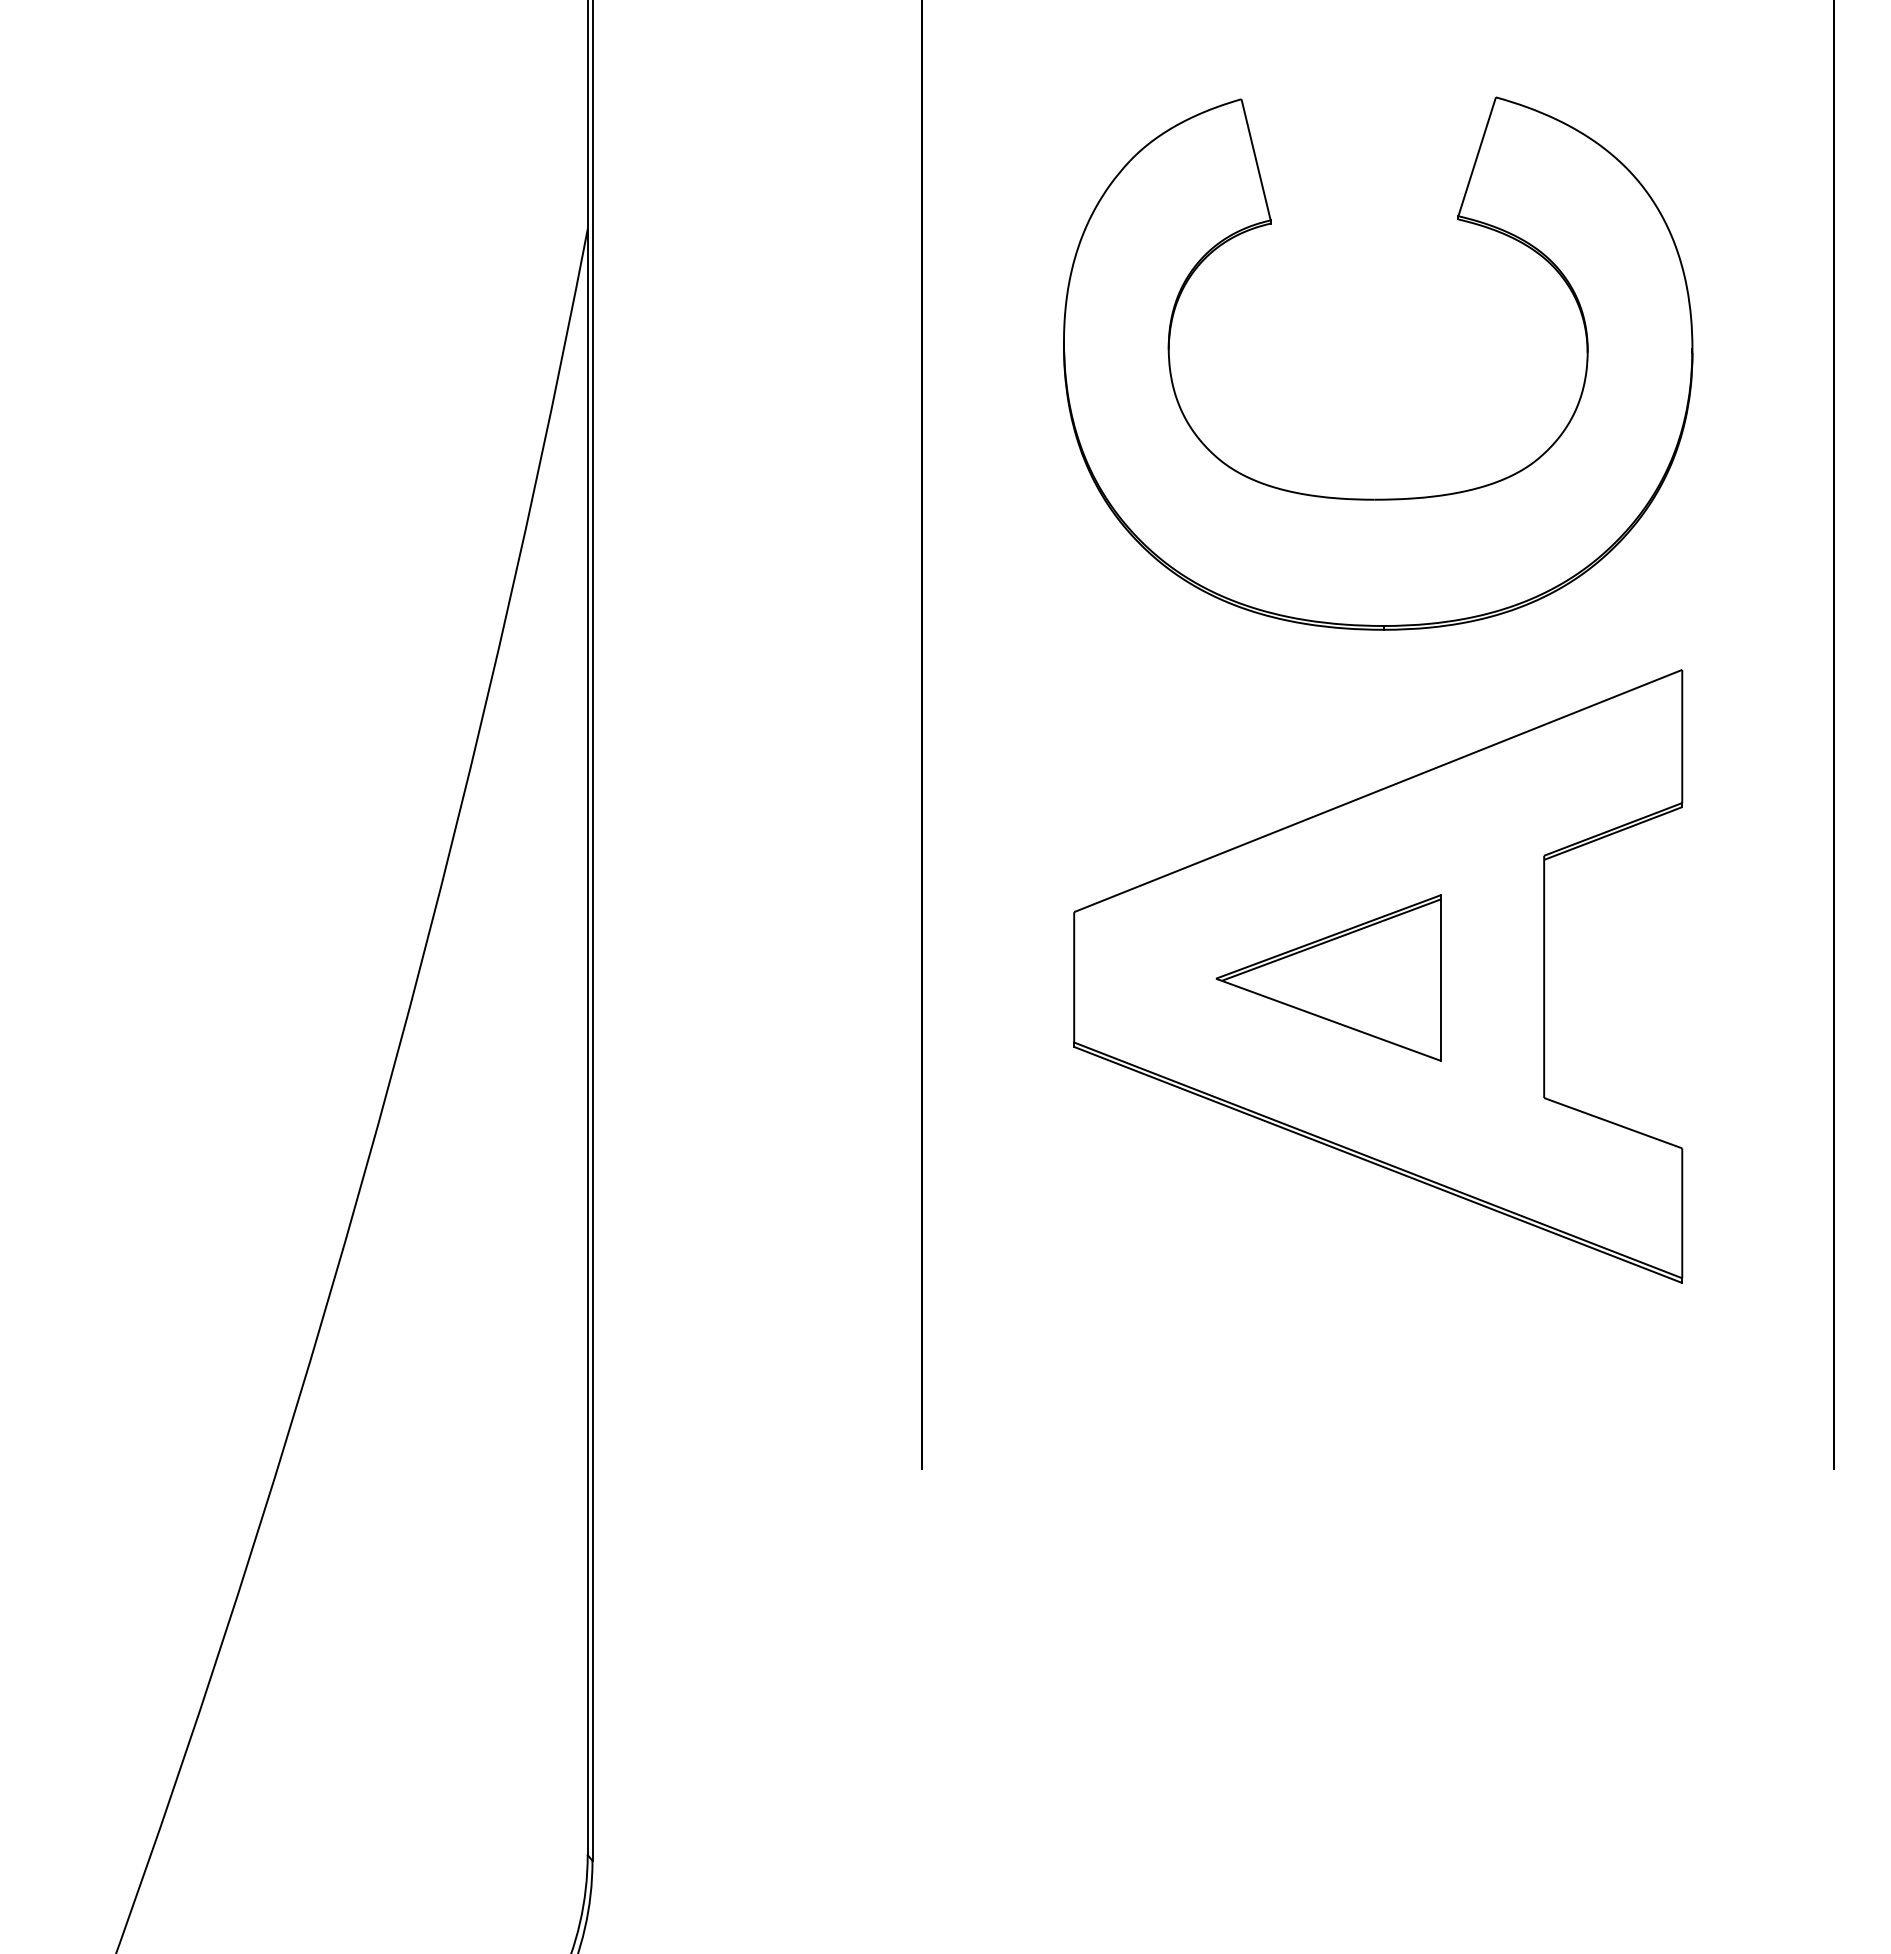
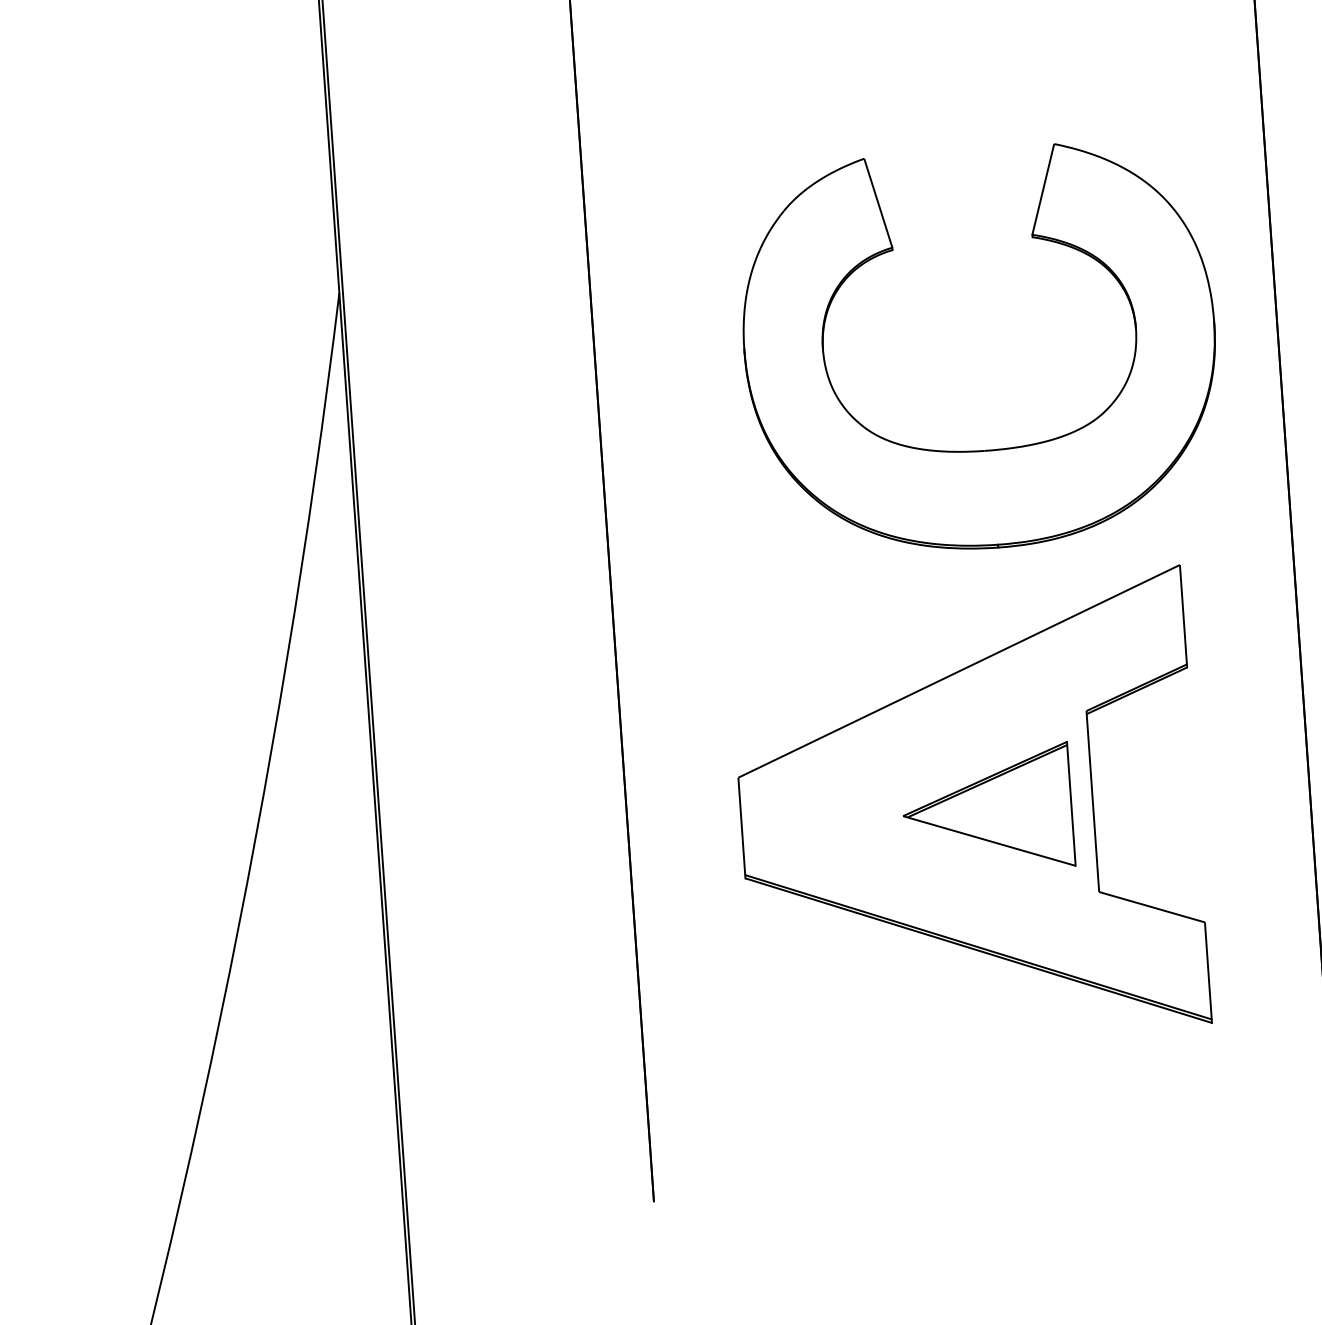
part: (1378, 498) -> (987, 449), moved
part: (1328, 977) -> (987, 809), moved

